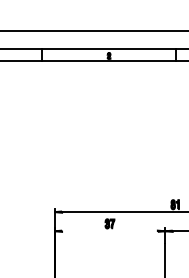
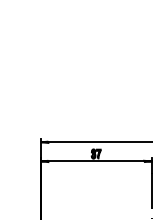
line: (109, 231) -> (95, 161), added

